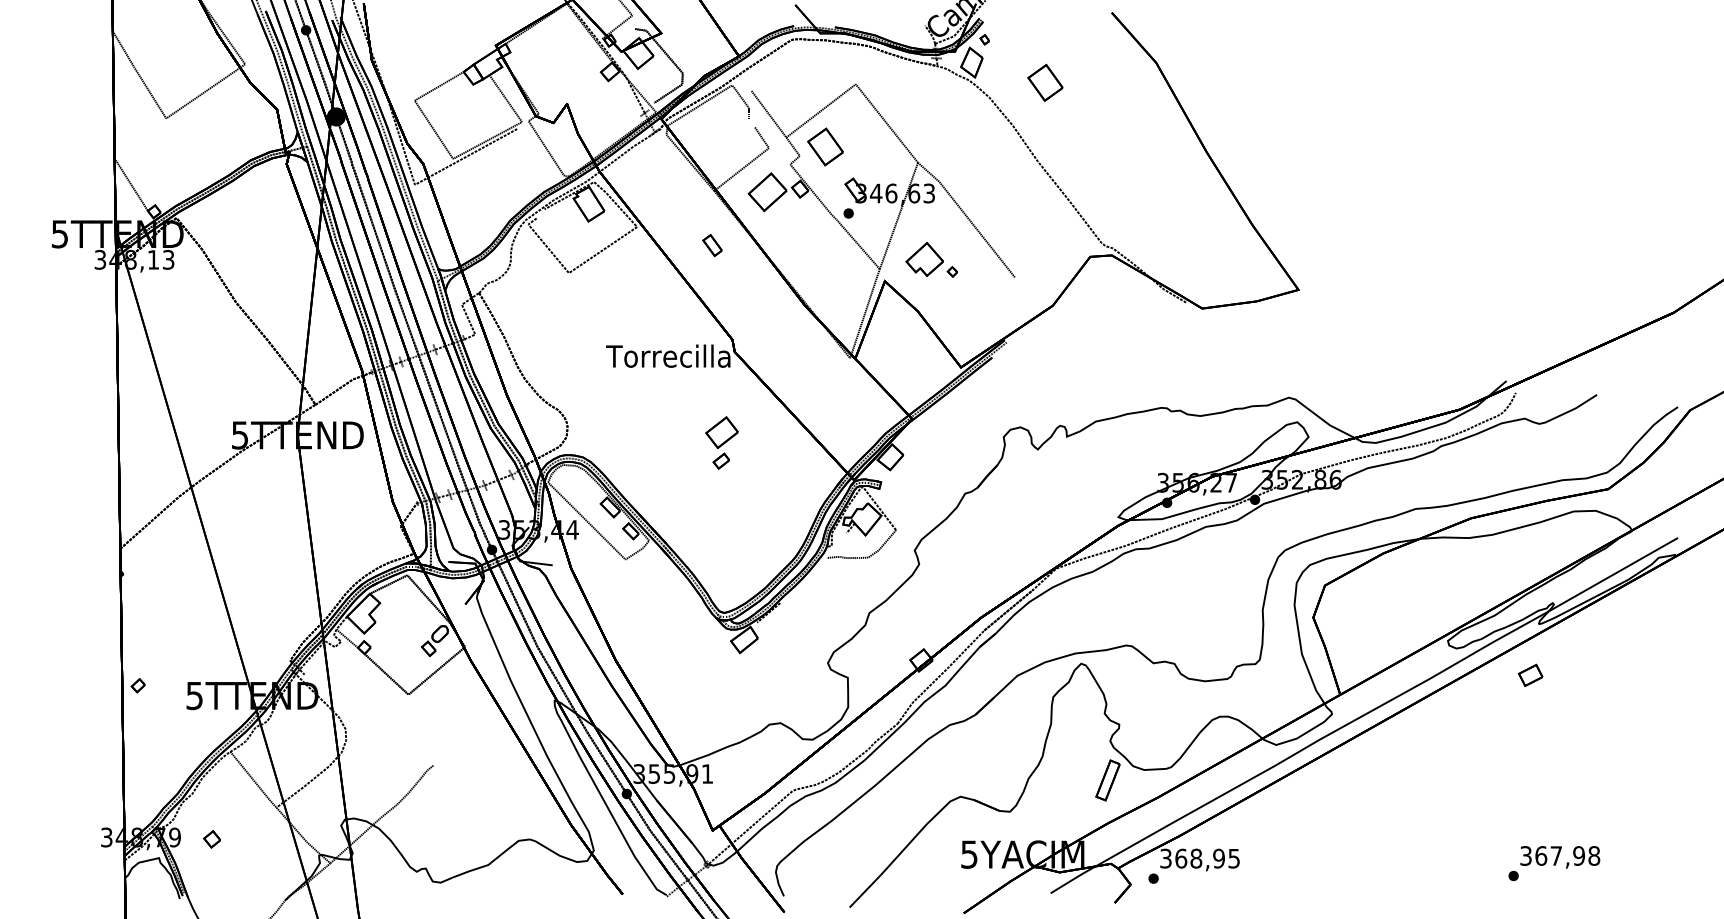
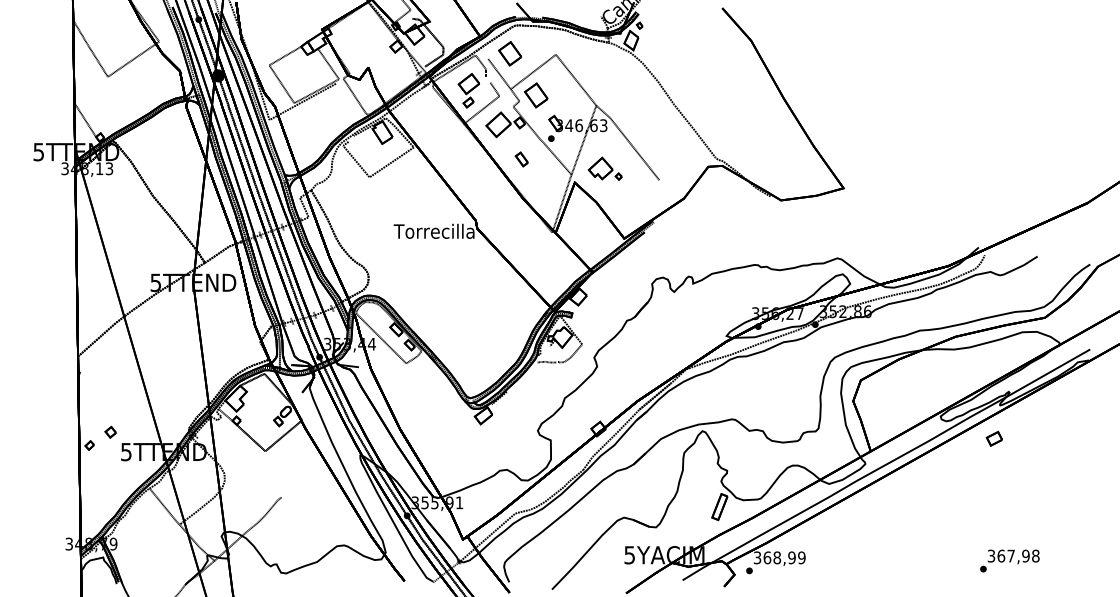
part: (1045, 82) -> (510, 53), moved
part: (711, 245) -> (521, 159), moved
part: (721, 442) -> (468, 90), moved
part: (211, 838) -> (110, 431), moved
text: (1233, 858) -> (801, 557), 368,95 -> 368,99

